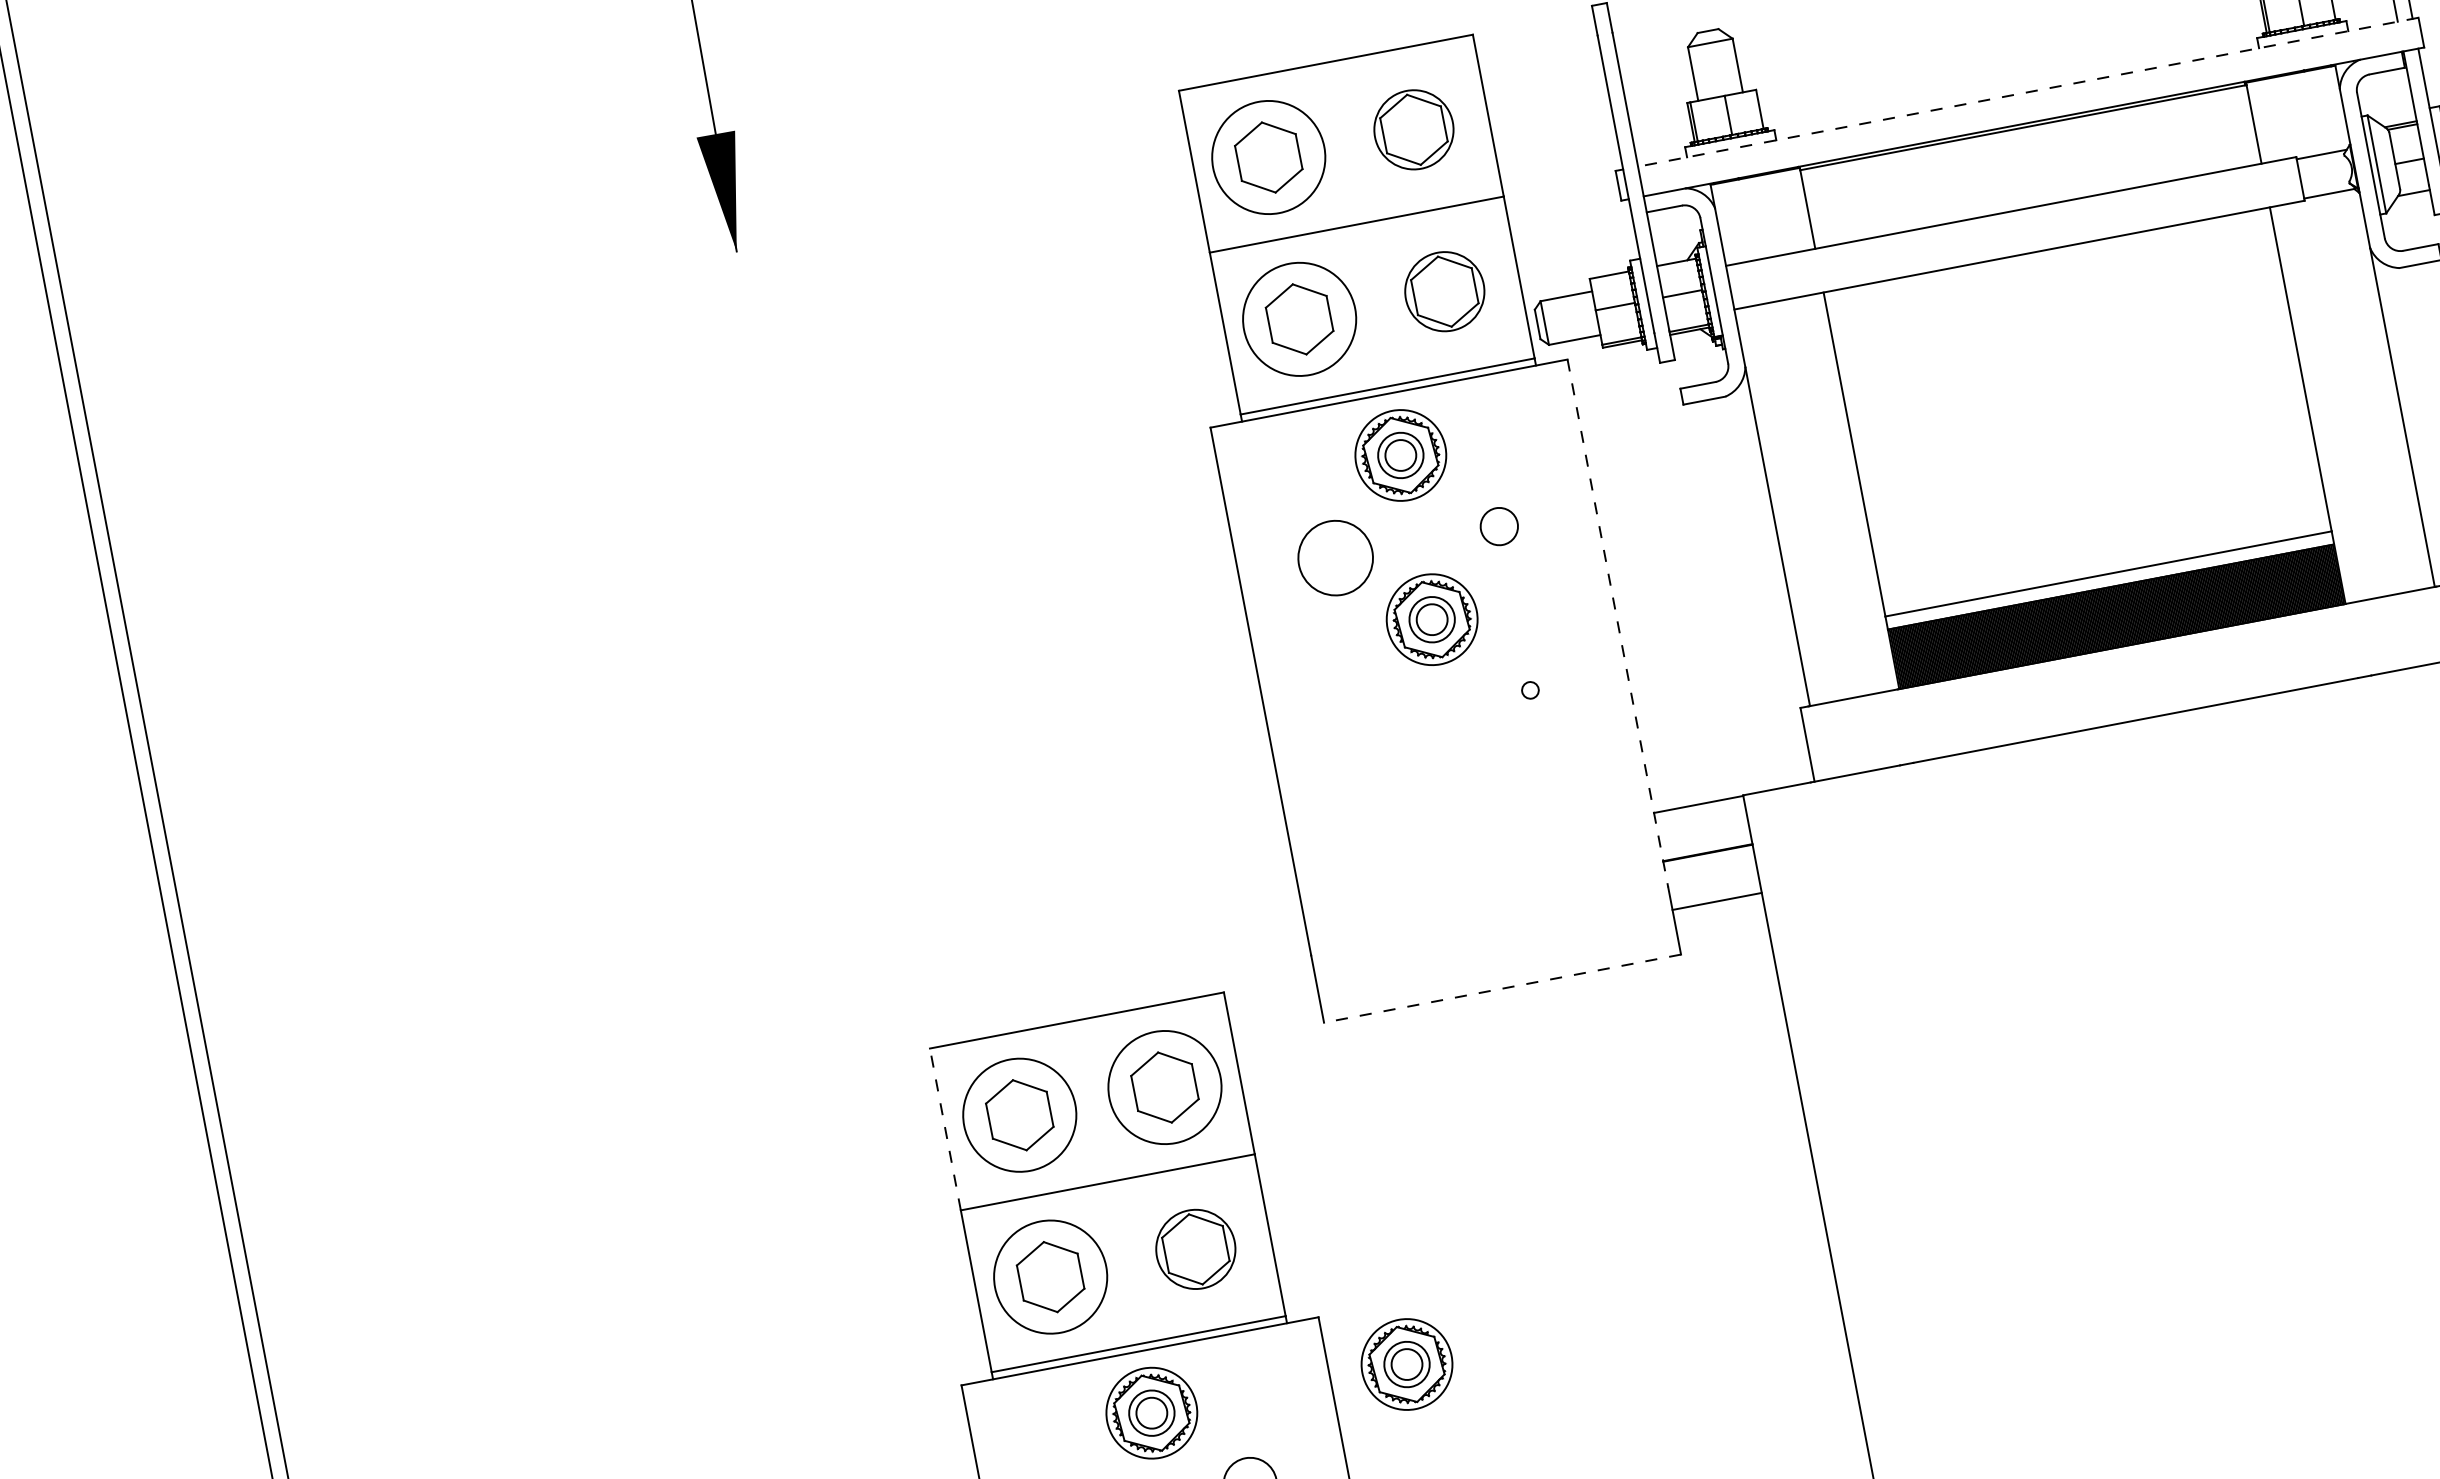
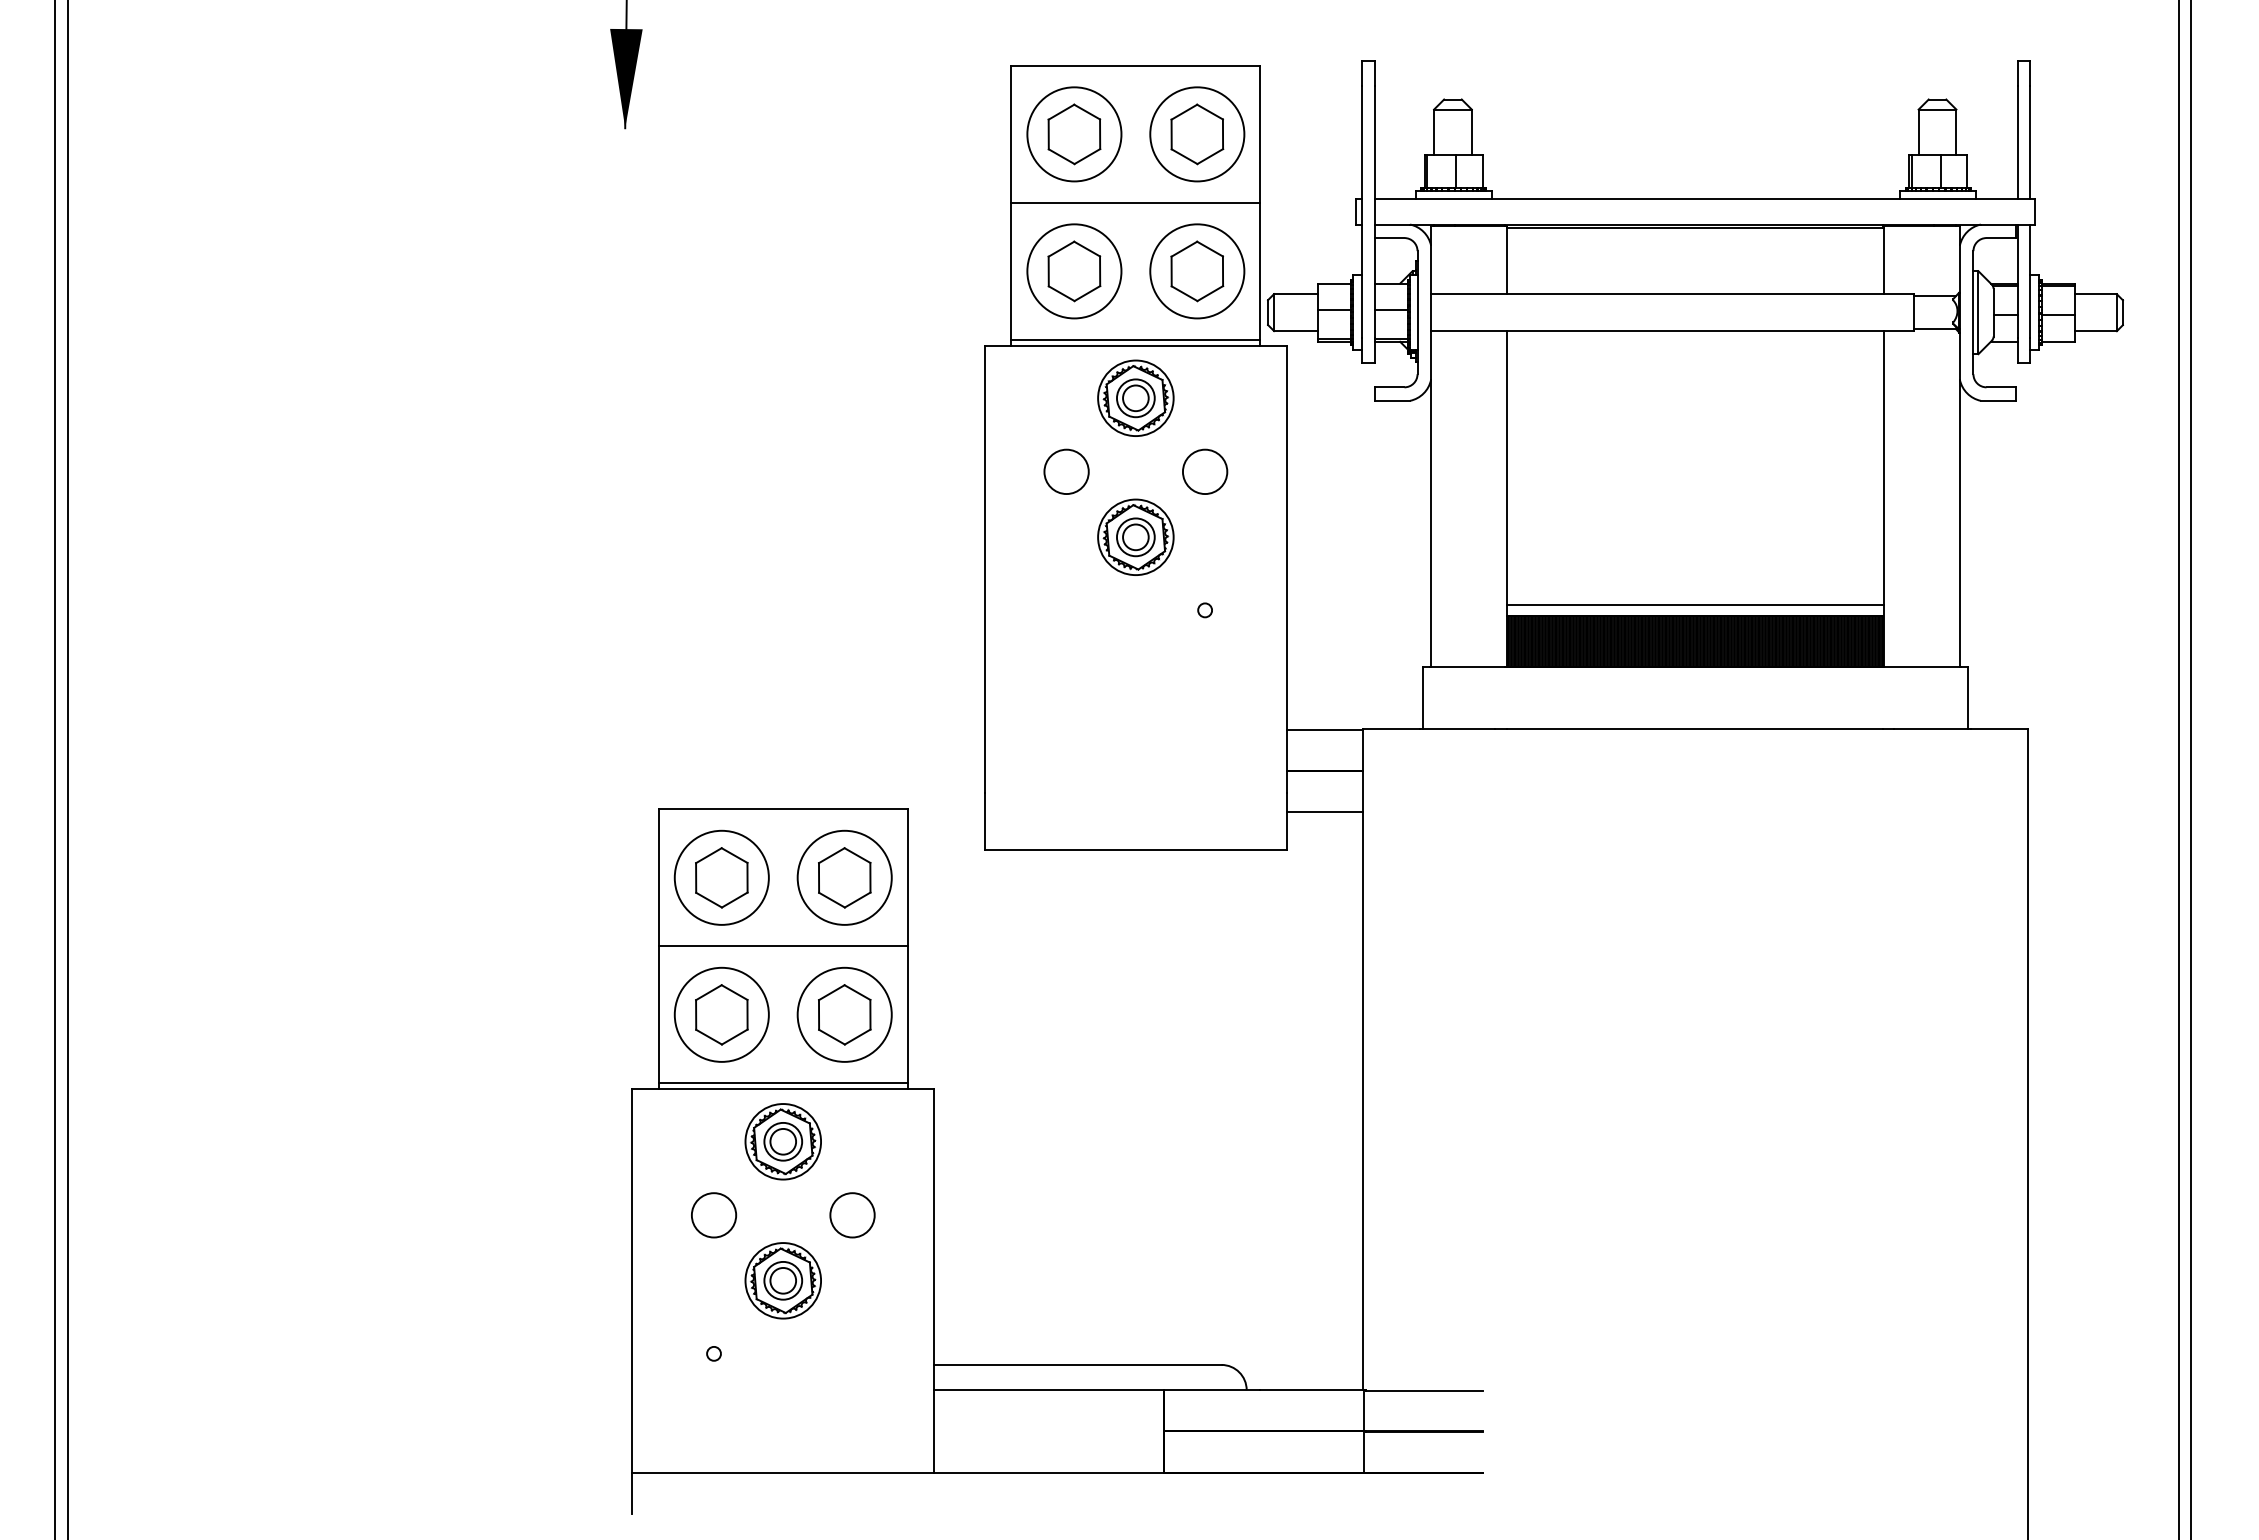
line: (2027, 92) -> (1704, 199), dashed -> solid
circle: (1414, 129) -> (1197, 134), size x1.43
circle: (1445, 291) -> (1197, 271), size x1.43
circle: (1499, 526) -> (1205, 471), size x1.43
circle: (1335, 557) -> (1066, 471), size x0.71
line: (1617, 623) -> (1286, 569), dashed -> solid
line: (1502, 988) -> (1135, 849), dashed -> solid
line: (944, 1129) -> (658, 877), dashed -> solid
circle: (1195, 1249) -> (844, 1014), size x1.43
part: (1406, 1364) -> (998, 1141), removed

